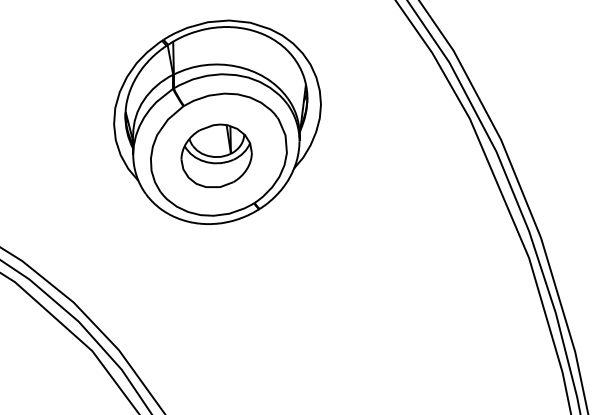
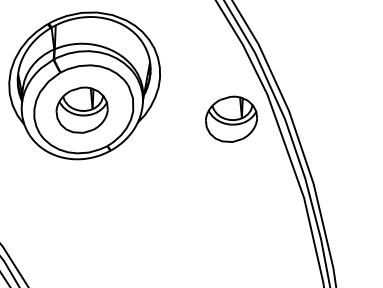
part: (422, 155) -> (231, 118), added

